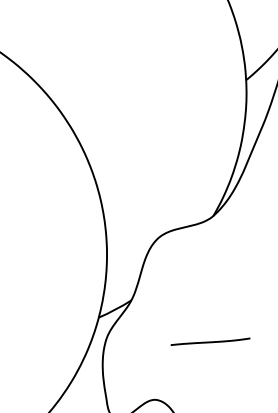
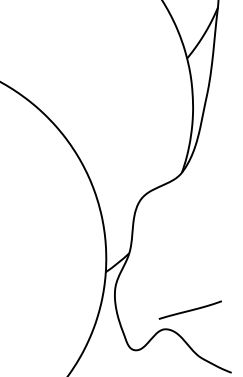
line: (209, 340) -> (189, 309), moved

